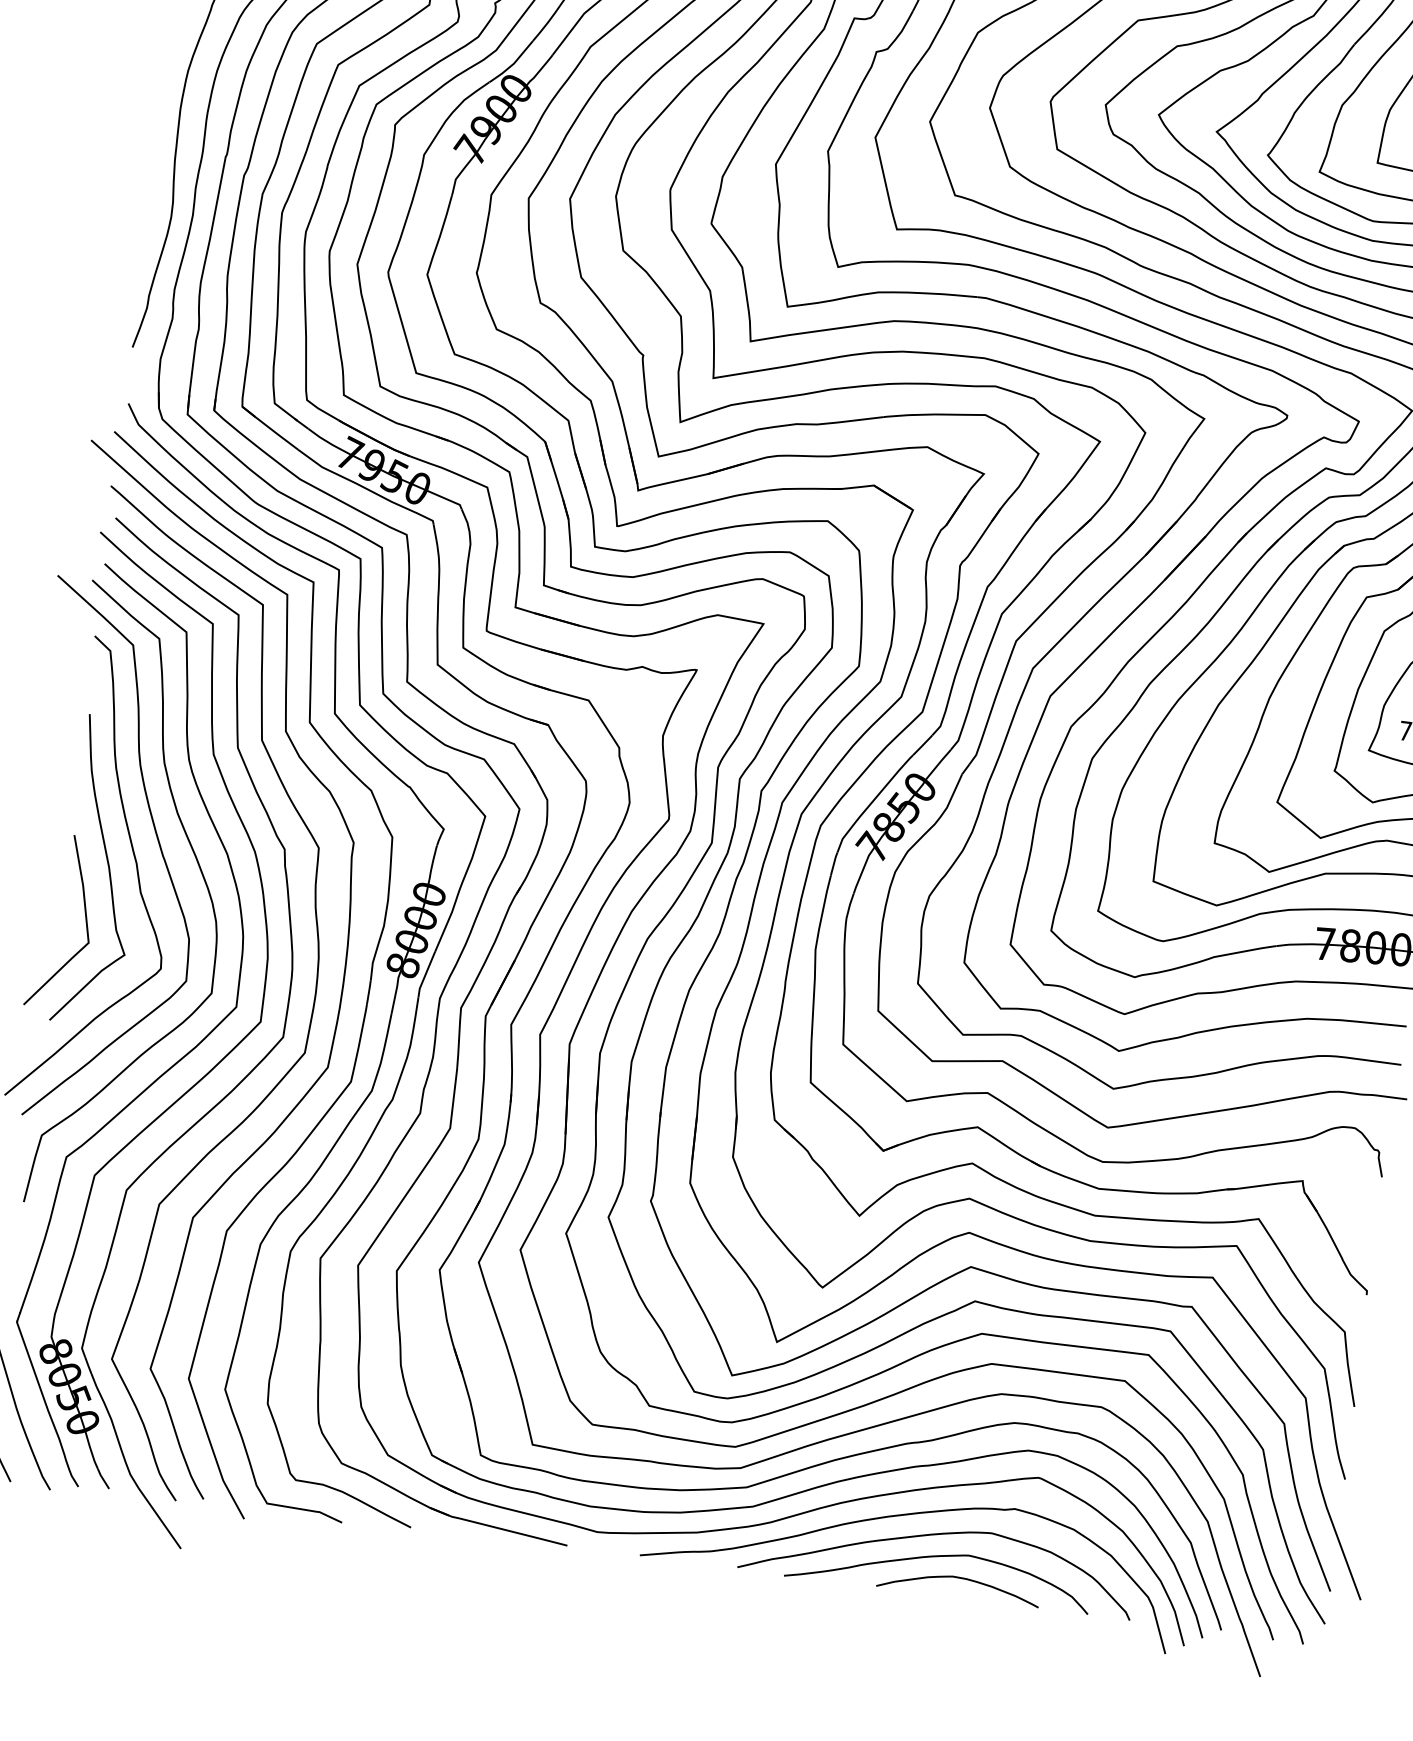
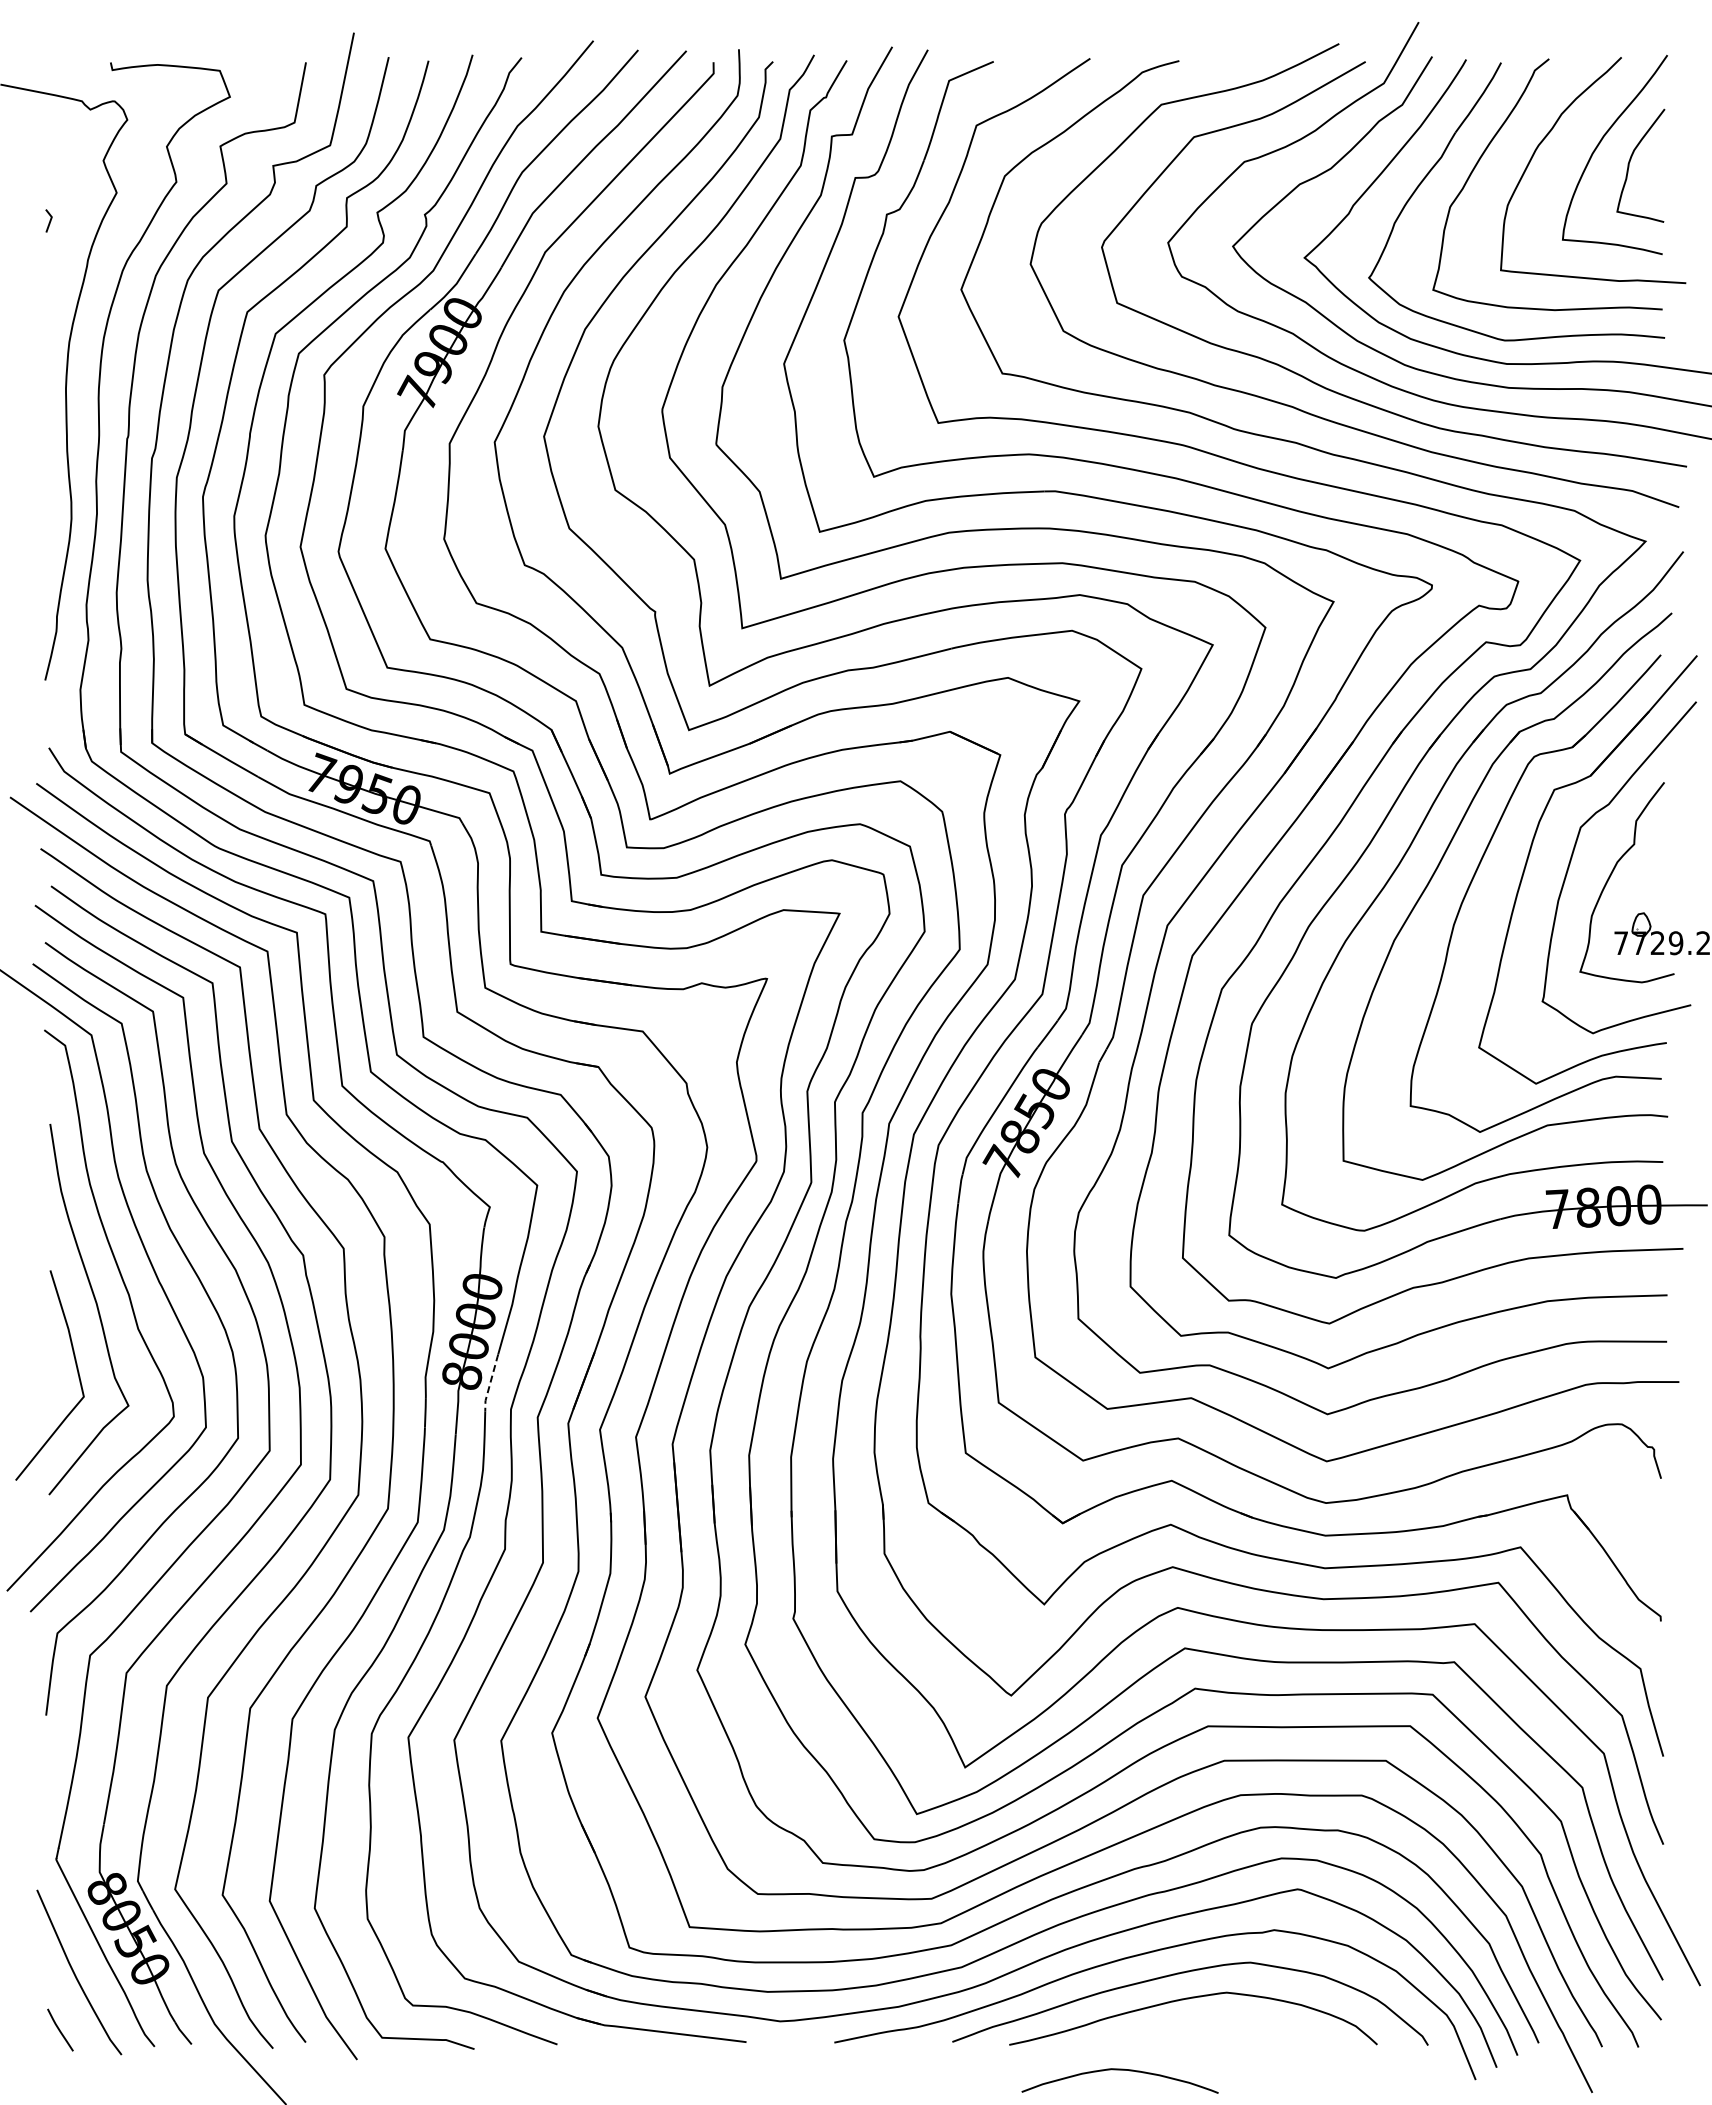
line: (425, 974) -> (490, 1382), solid -> dashed
curve: (959, 1578) -> (1119, 2070), moved

